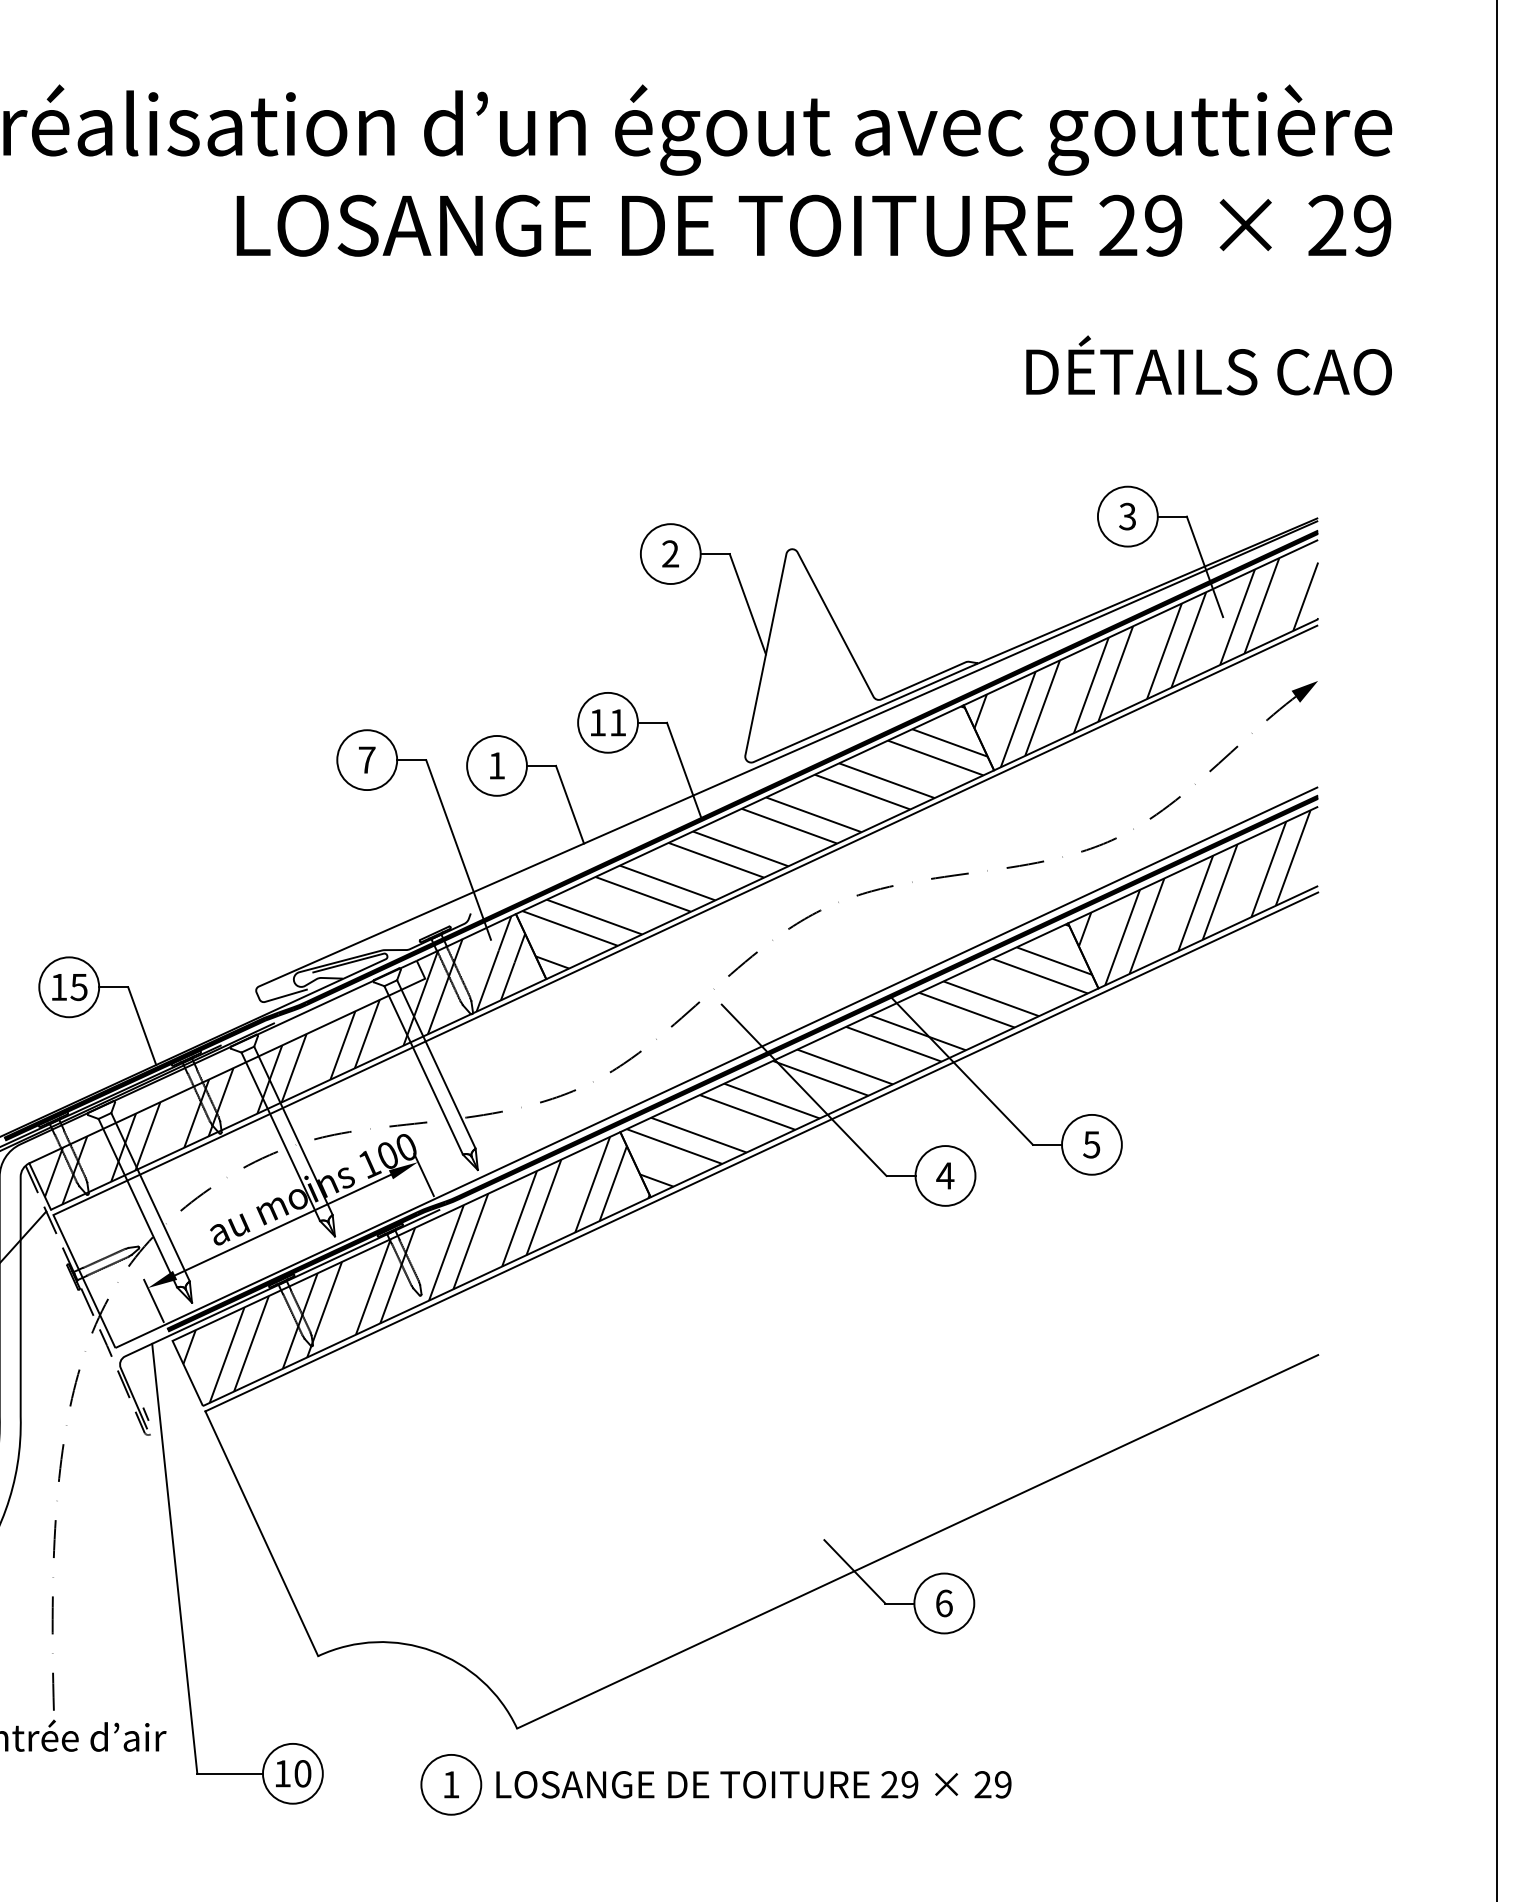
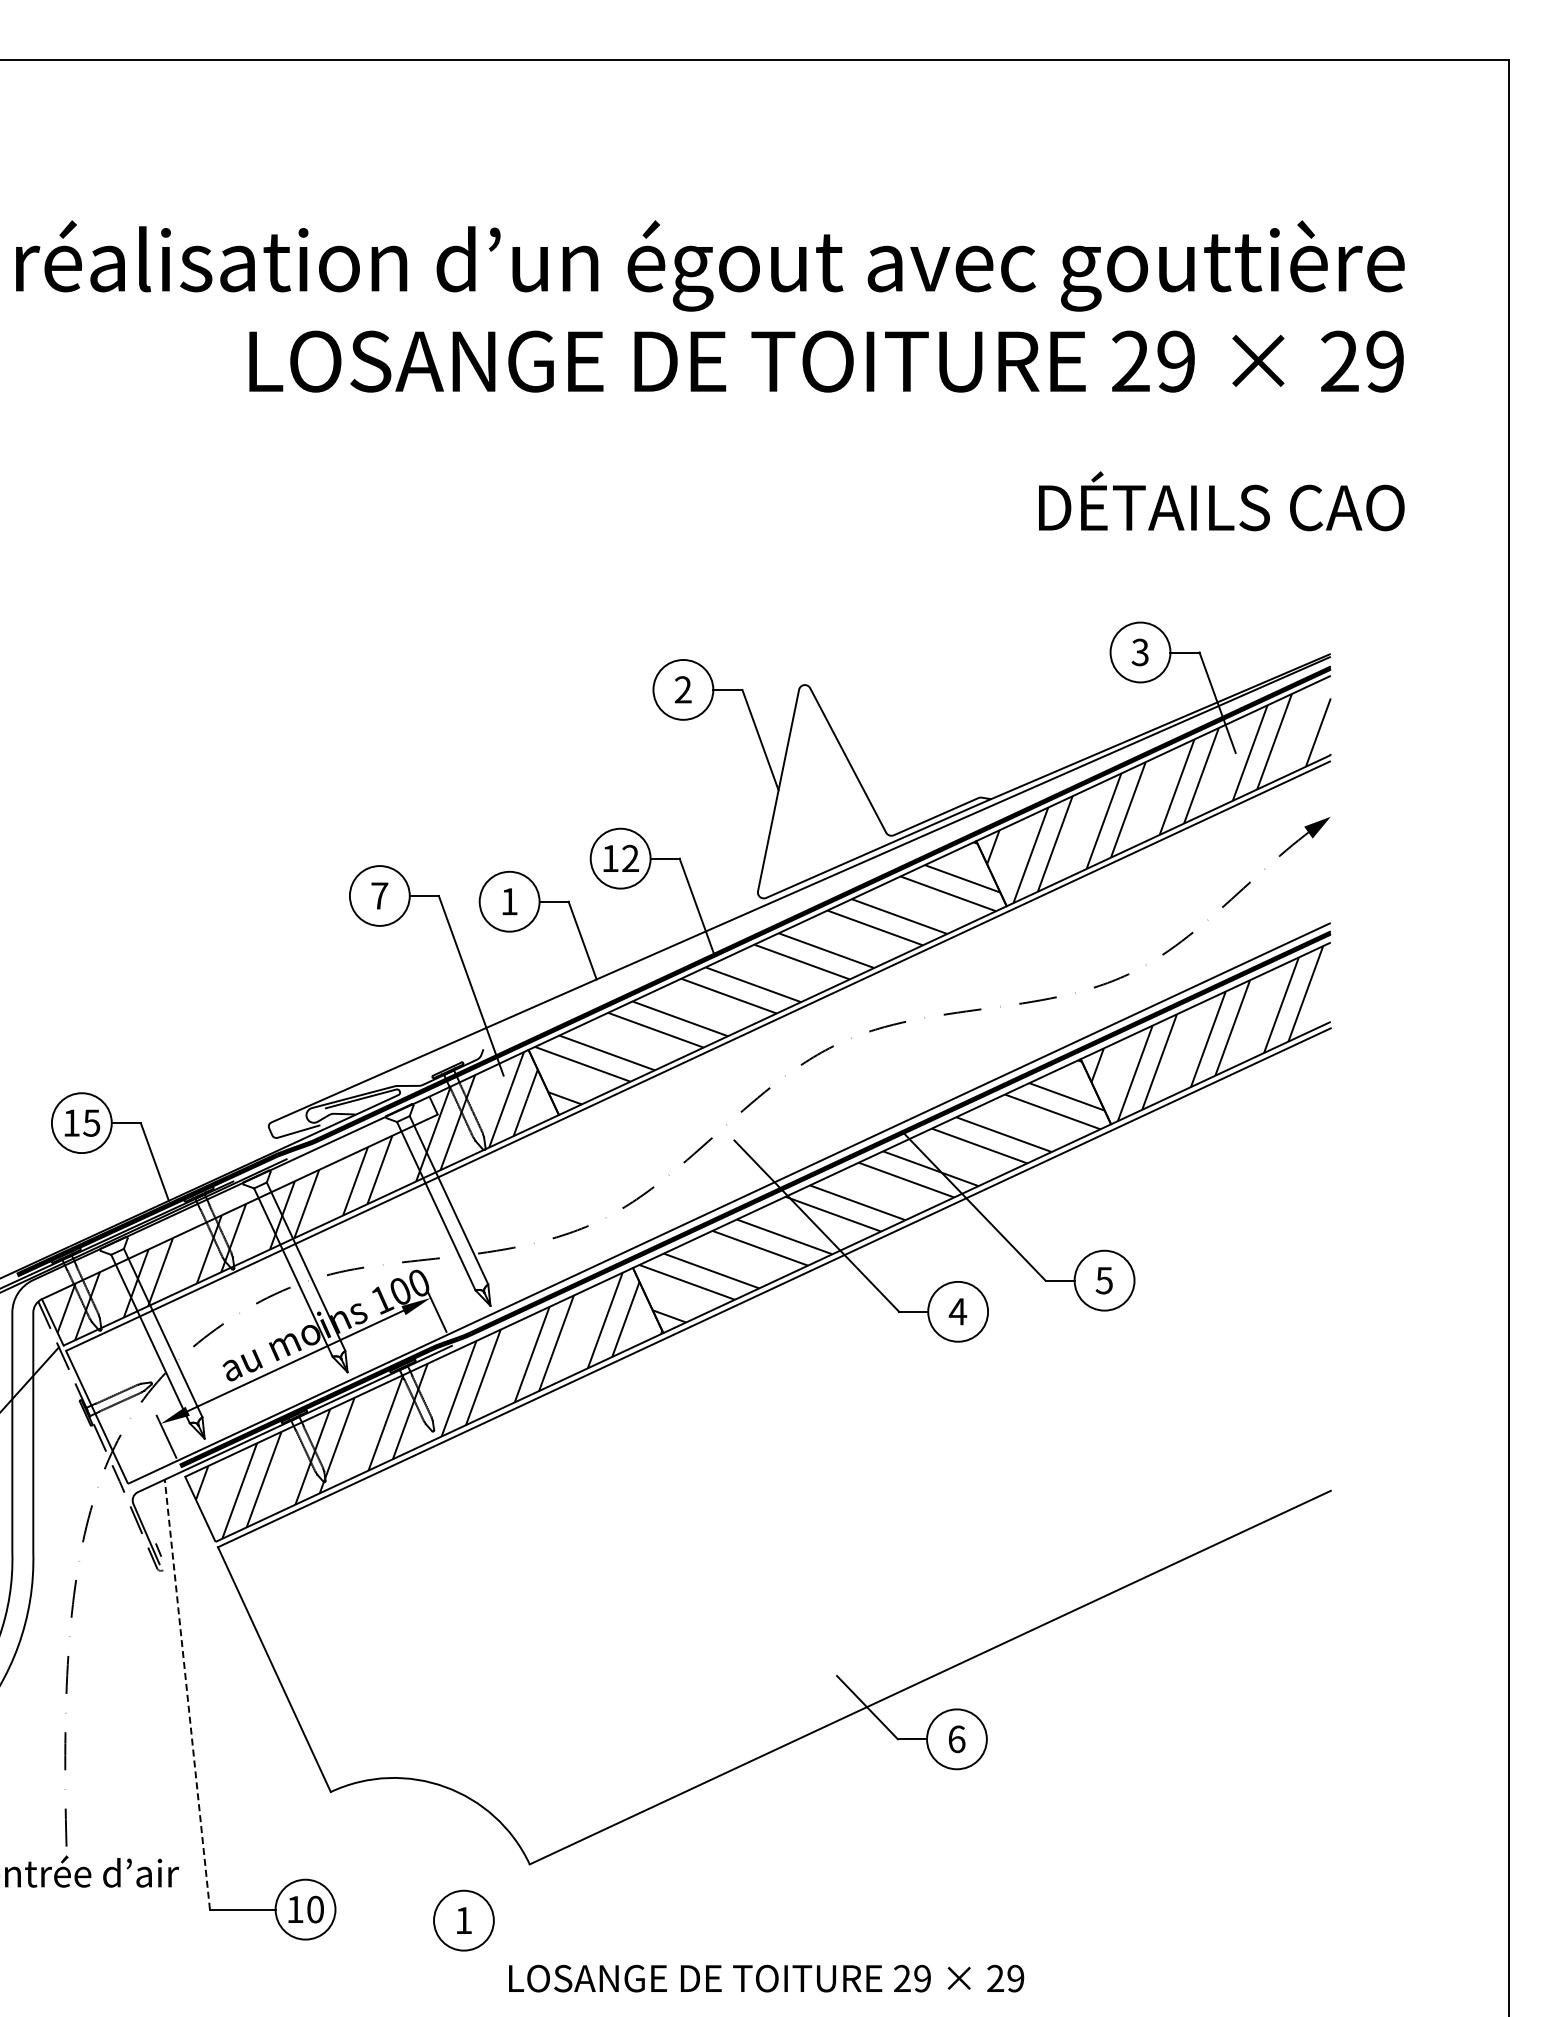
text: (617, 721) -> (630, 857), 11 -> 12
line: (174, 1558) -> (187, 1694), solid -> dashed
text: (753, 1784) -> (766, 1978), moved

